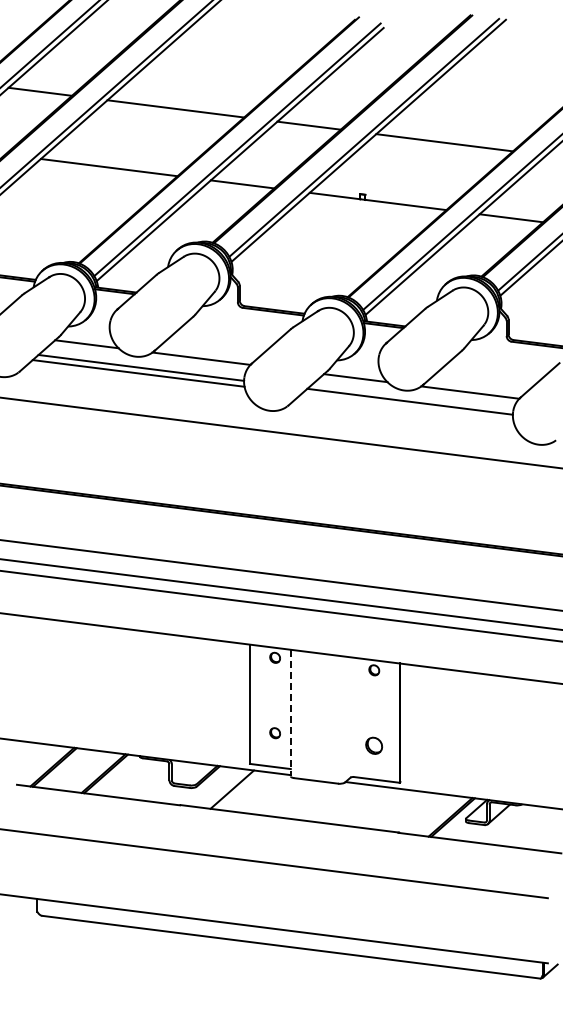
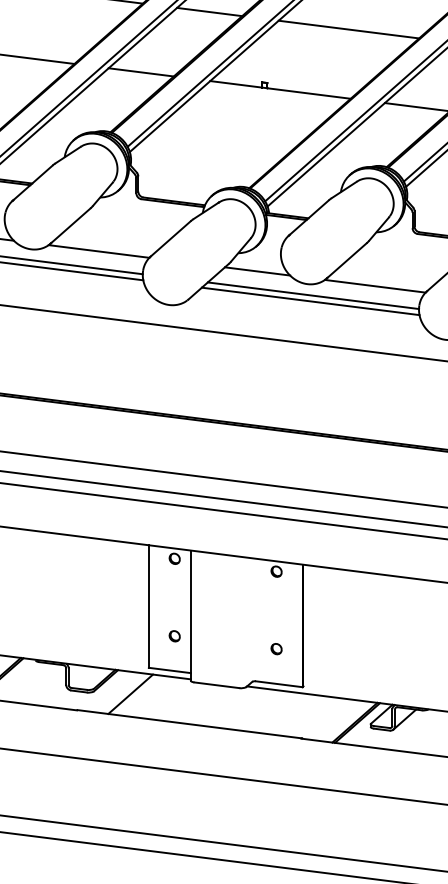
line: (407, 406) -> (310, 300), added
line: (290, 713) -> (190, 616), dashed -> solid
part: (374, 745) -> (276, 648), size x0.62

